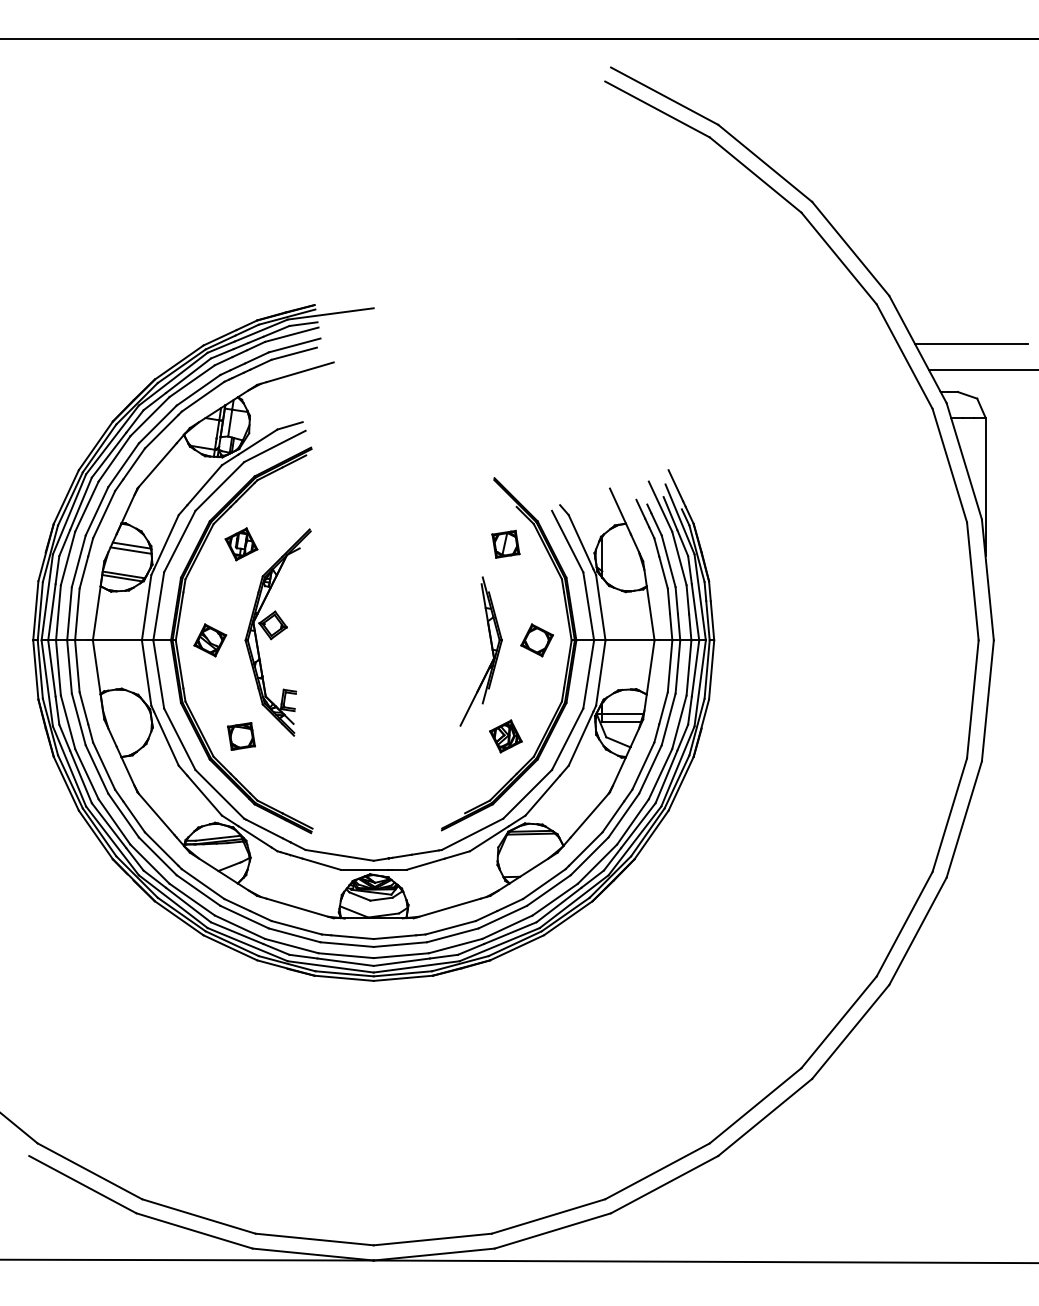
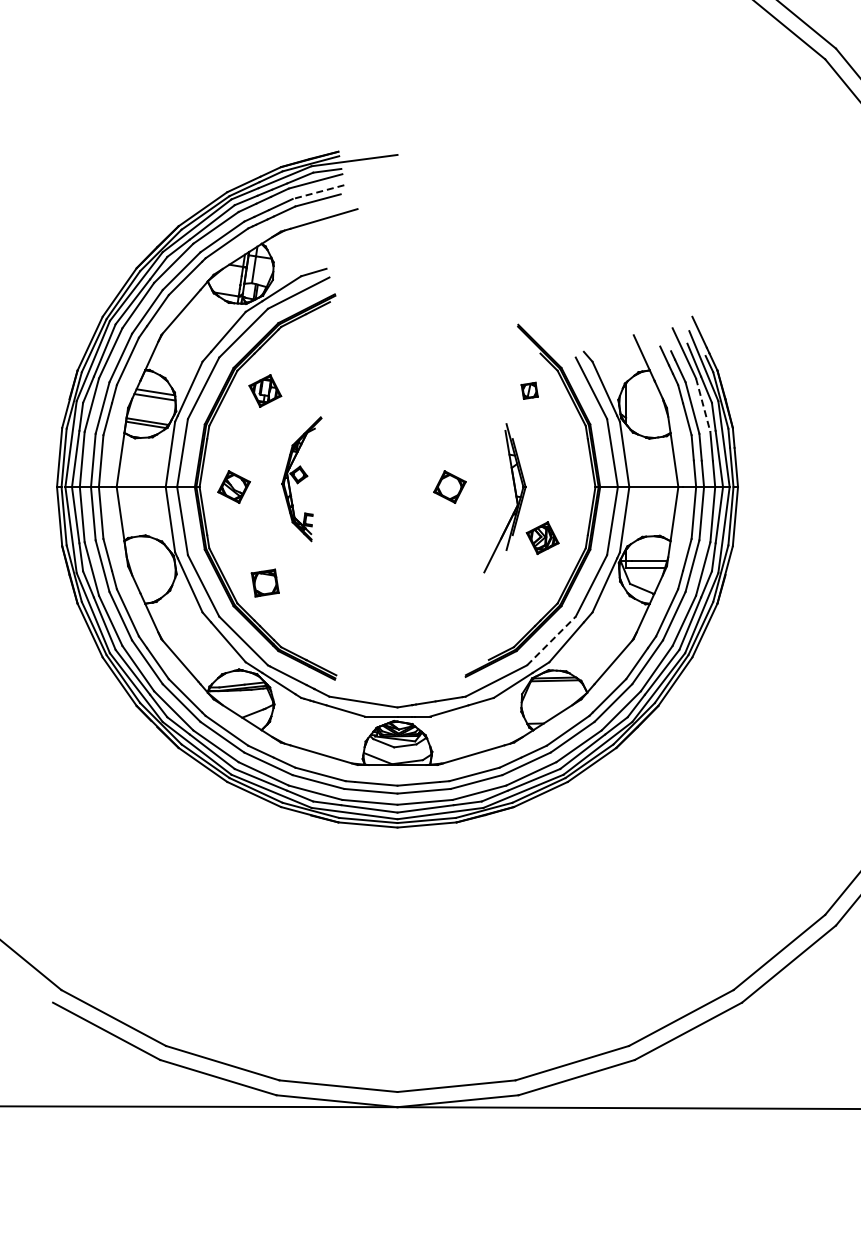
line: (294, 345) -> (318, 192), solid -> dashed
part: (505, 543) -> (529, 390), size x0.6
line: (679, 558) -> (703, 405), solid -> dashed
part: (277, 632) -> (301, 479), size x0.6
part: (536, 640) -> (449, 487), moved
part: (505, 736) -> (542, 538), moved
line: (527, 793) -> (551, 640), solid -> dashed

